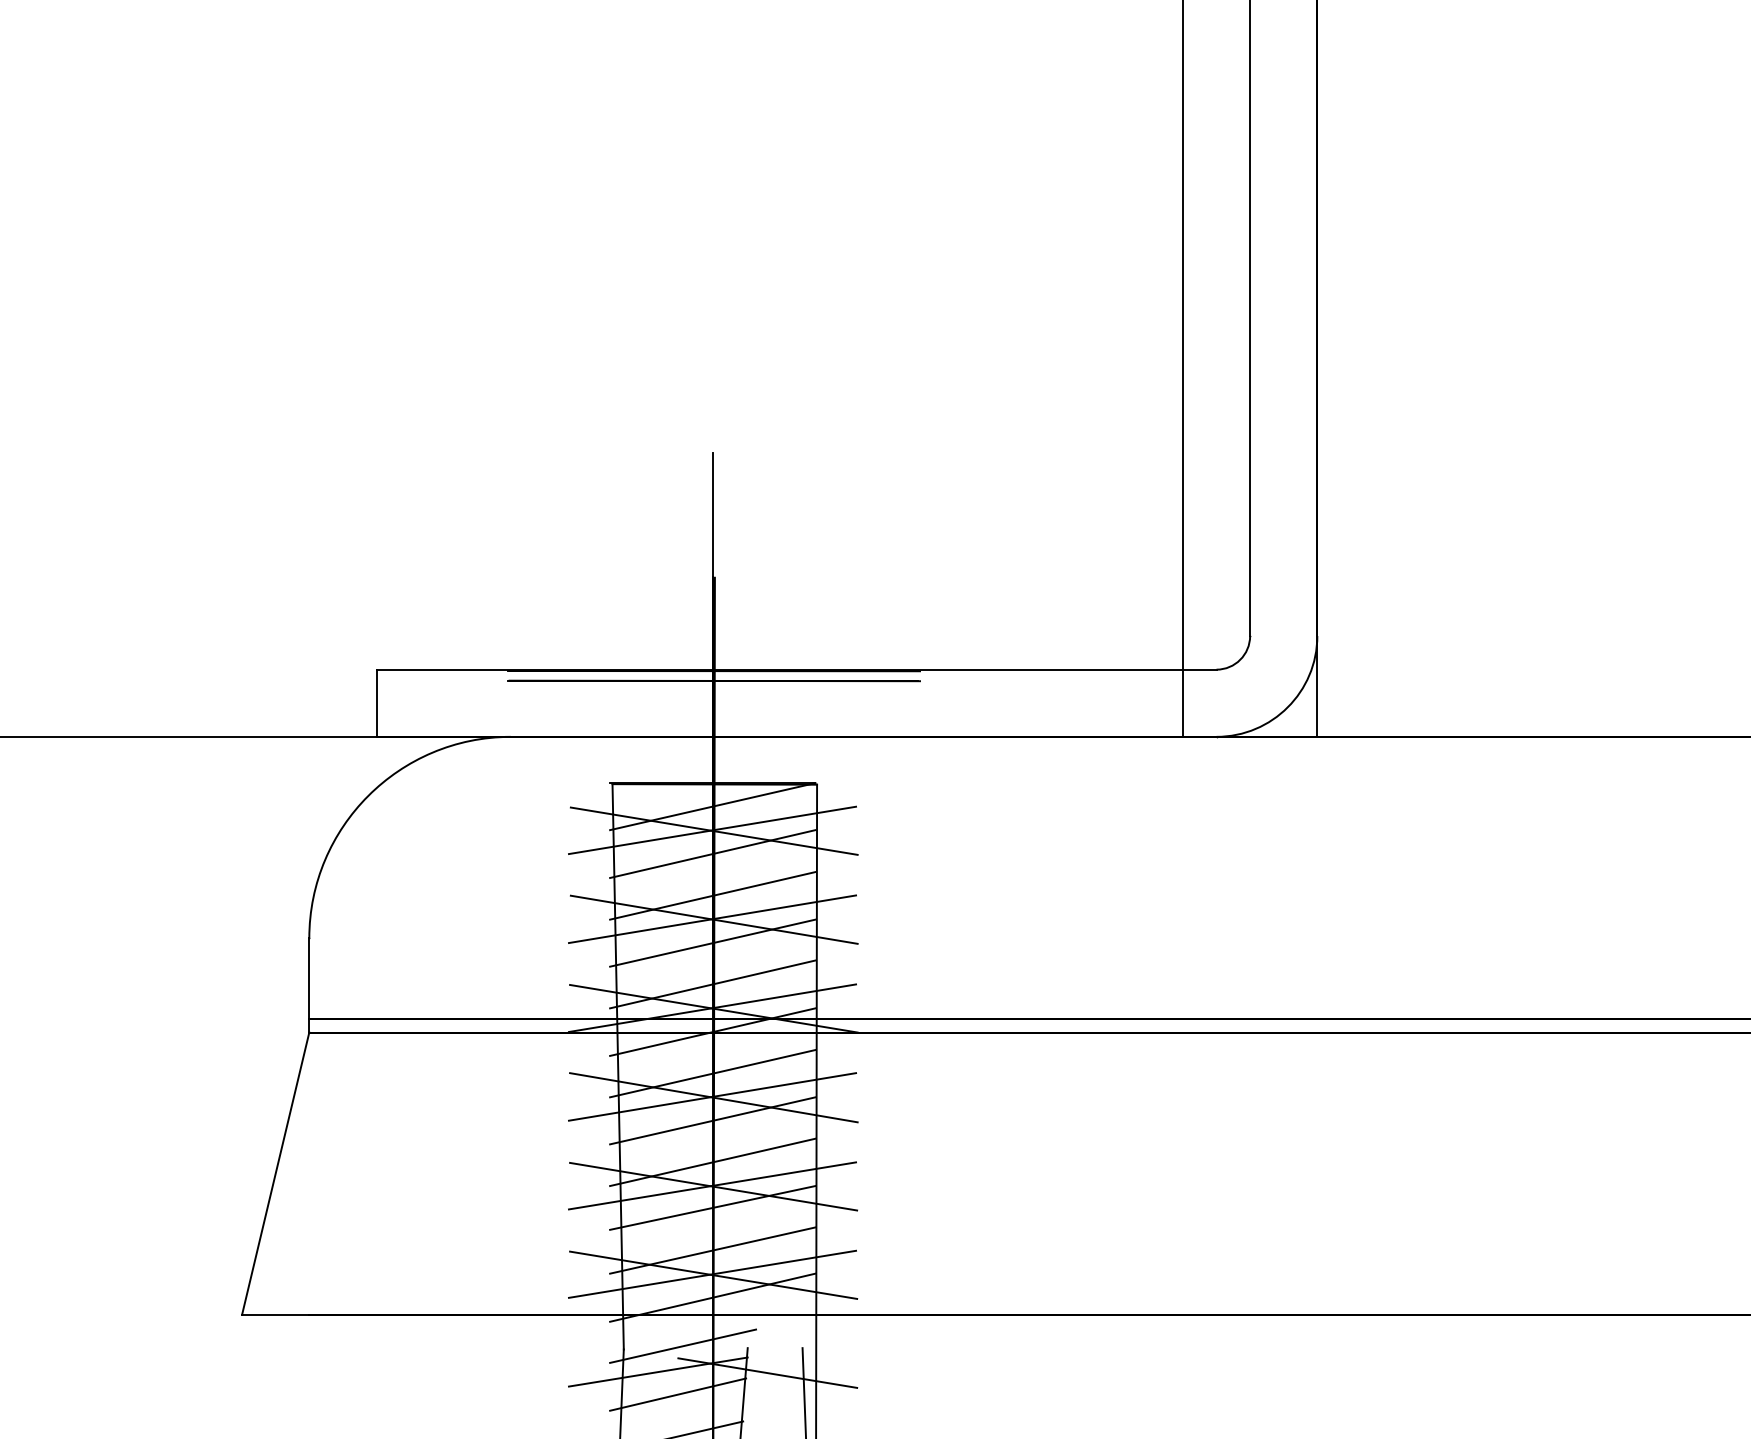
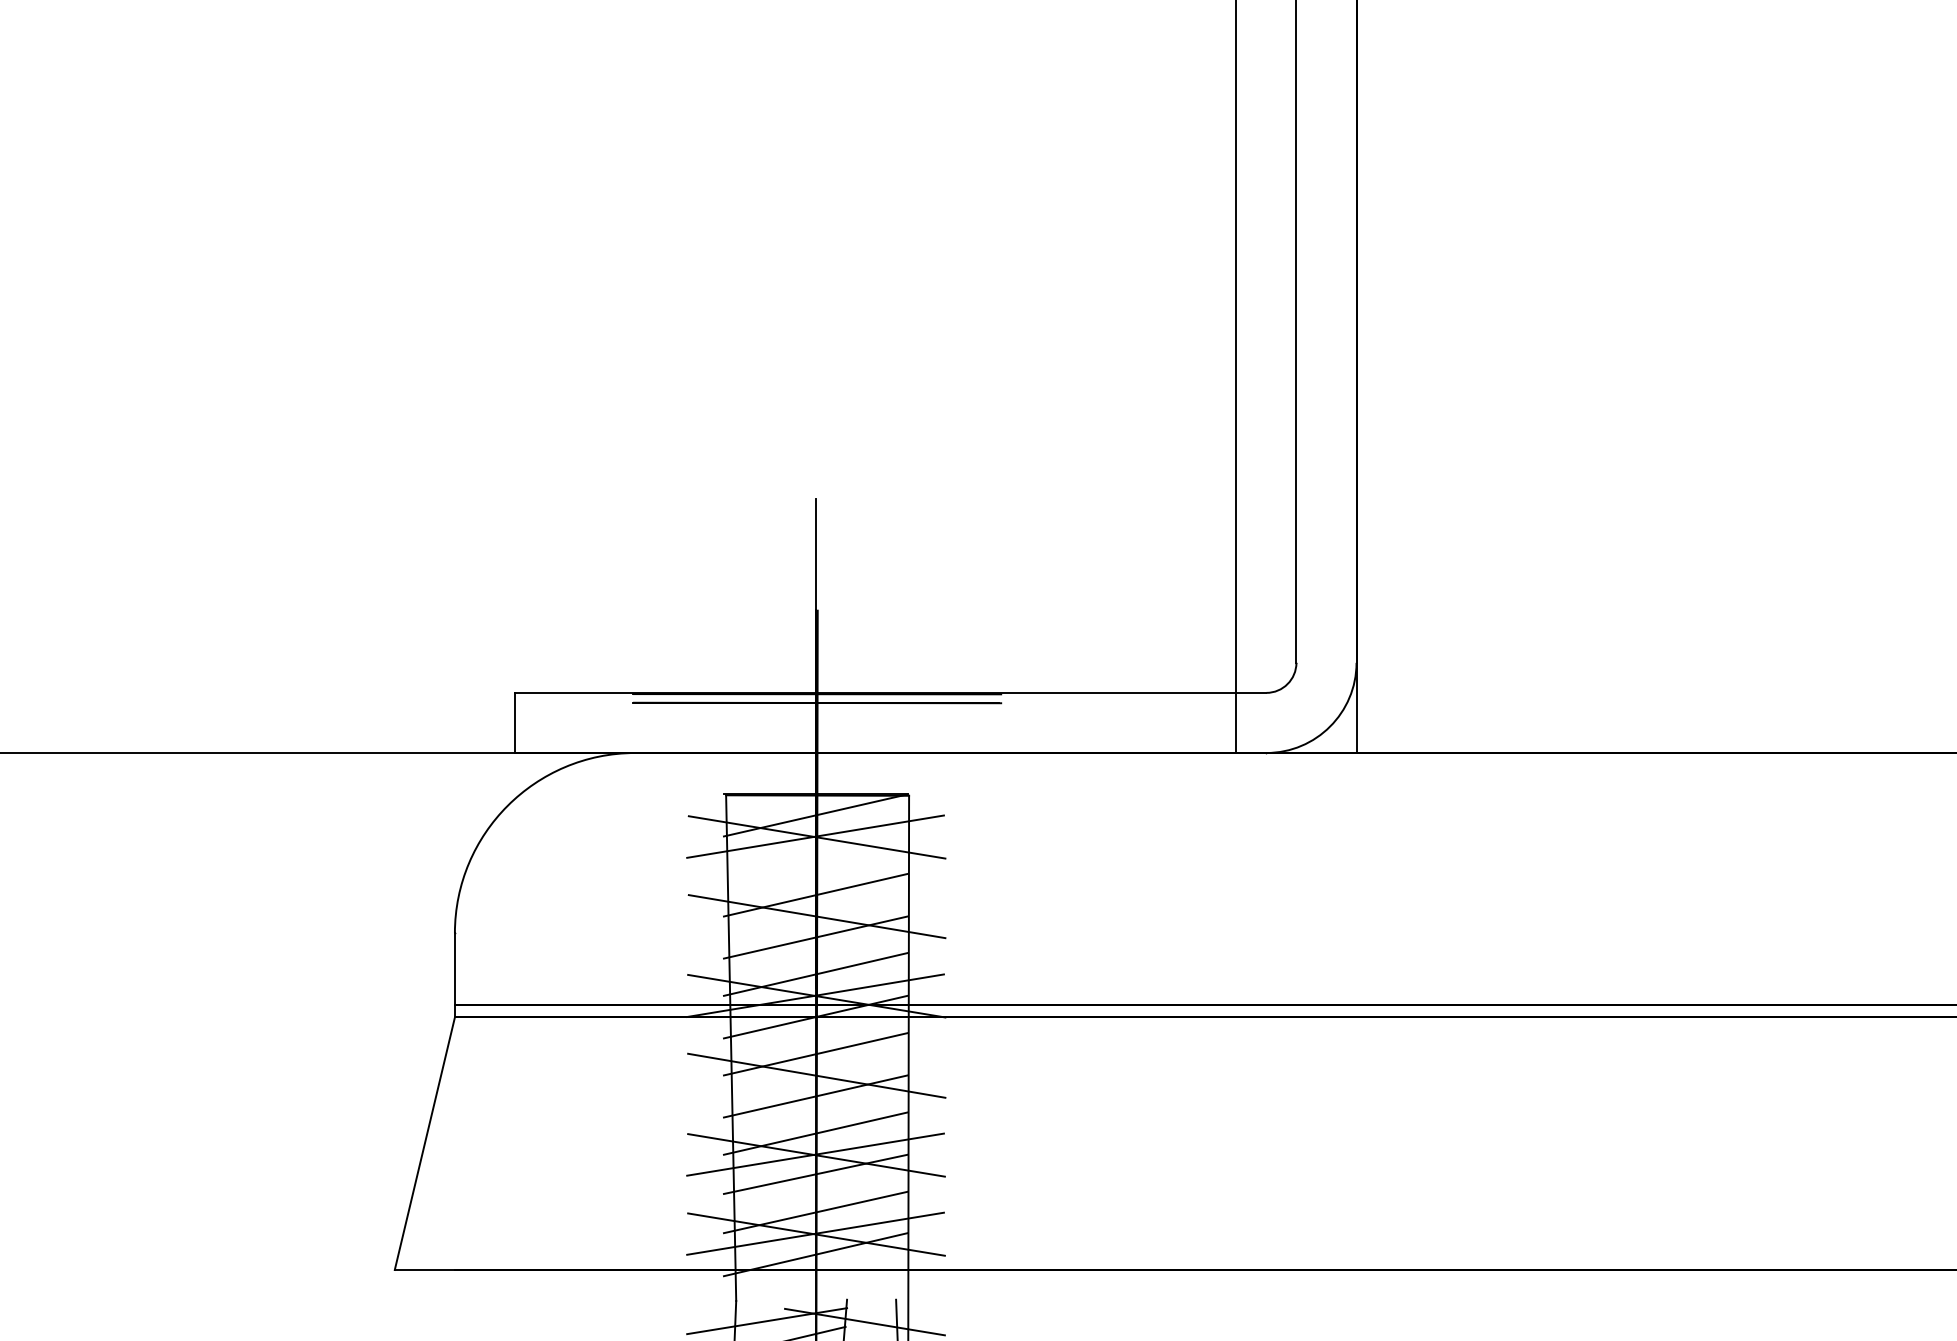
line: (712, 853) -> (815, 857), removed
line: (712, 918) -> (815, 915), removed
line: (712, 1096) -> (815, 1074), removed
line: (682, 1345) -> (788, 1297), removed

